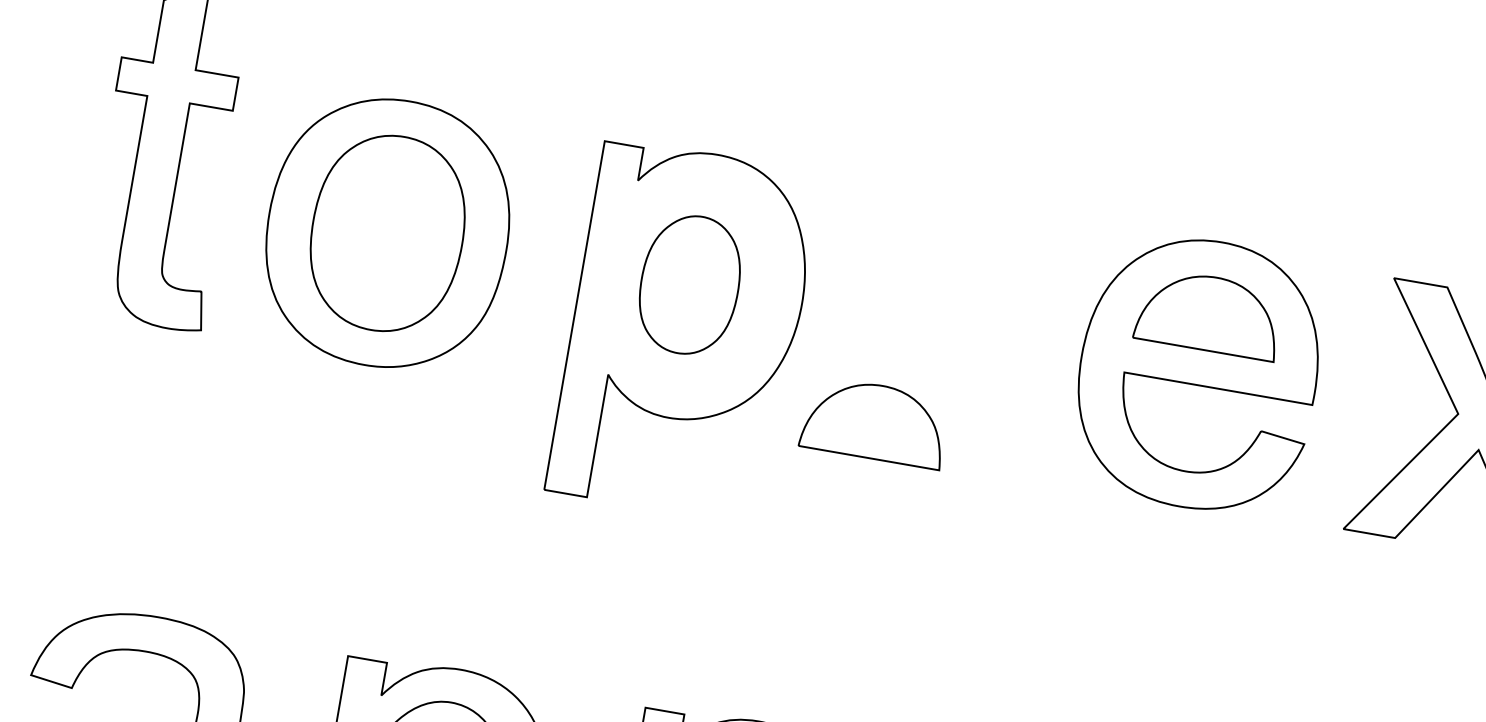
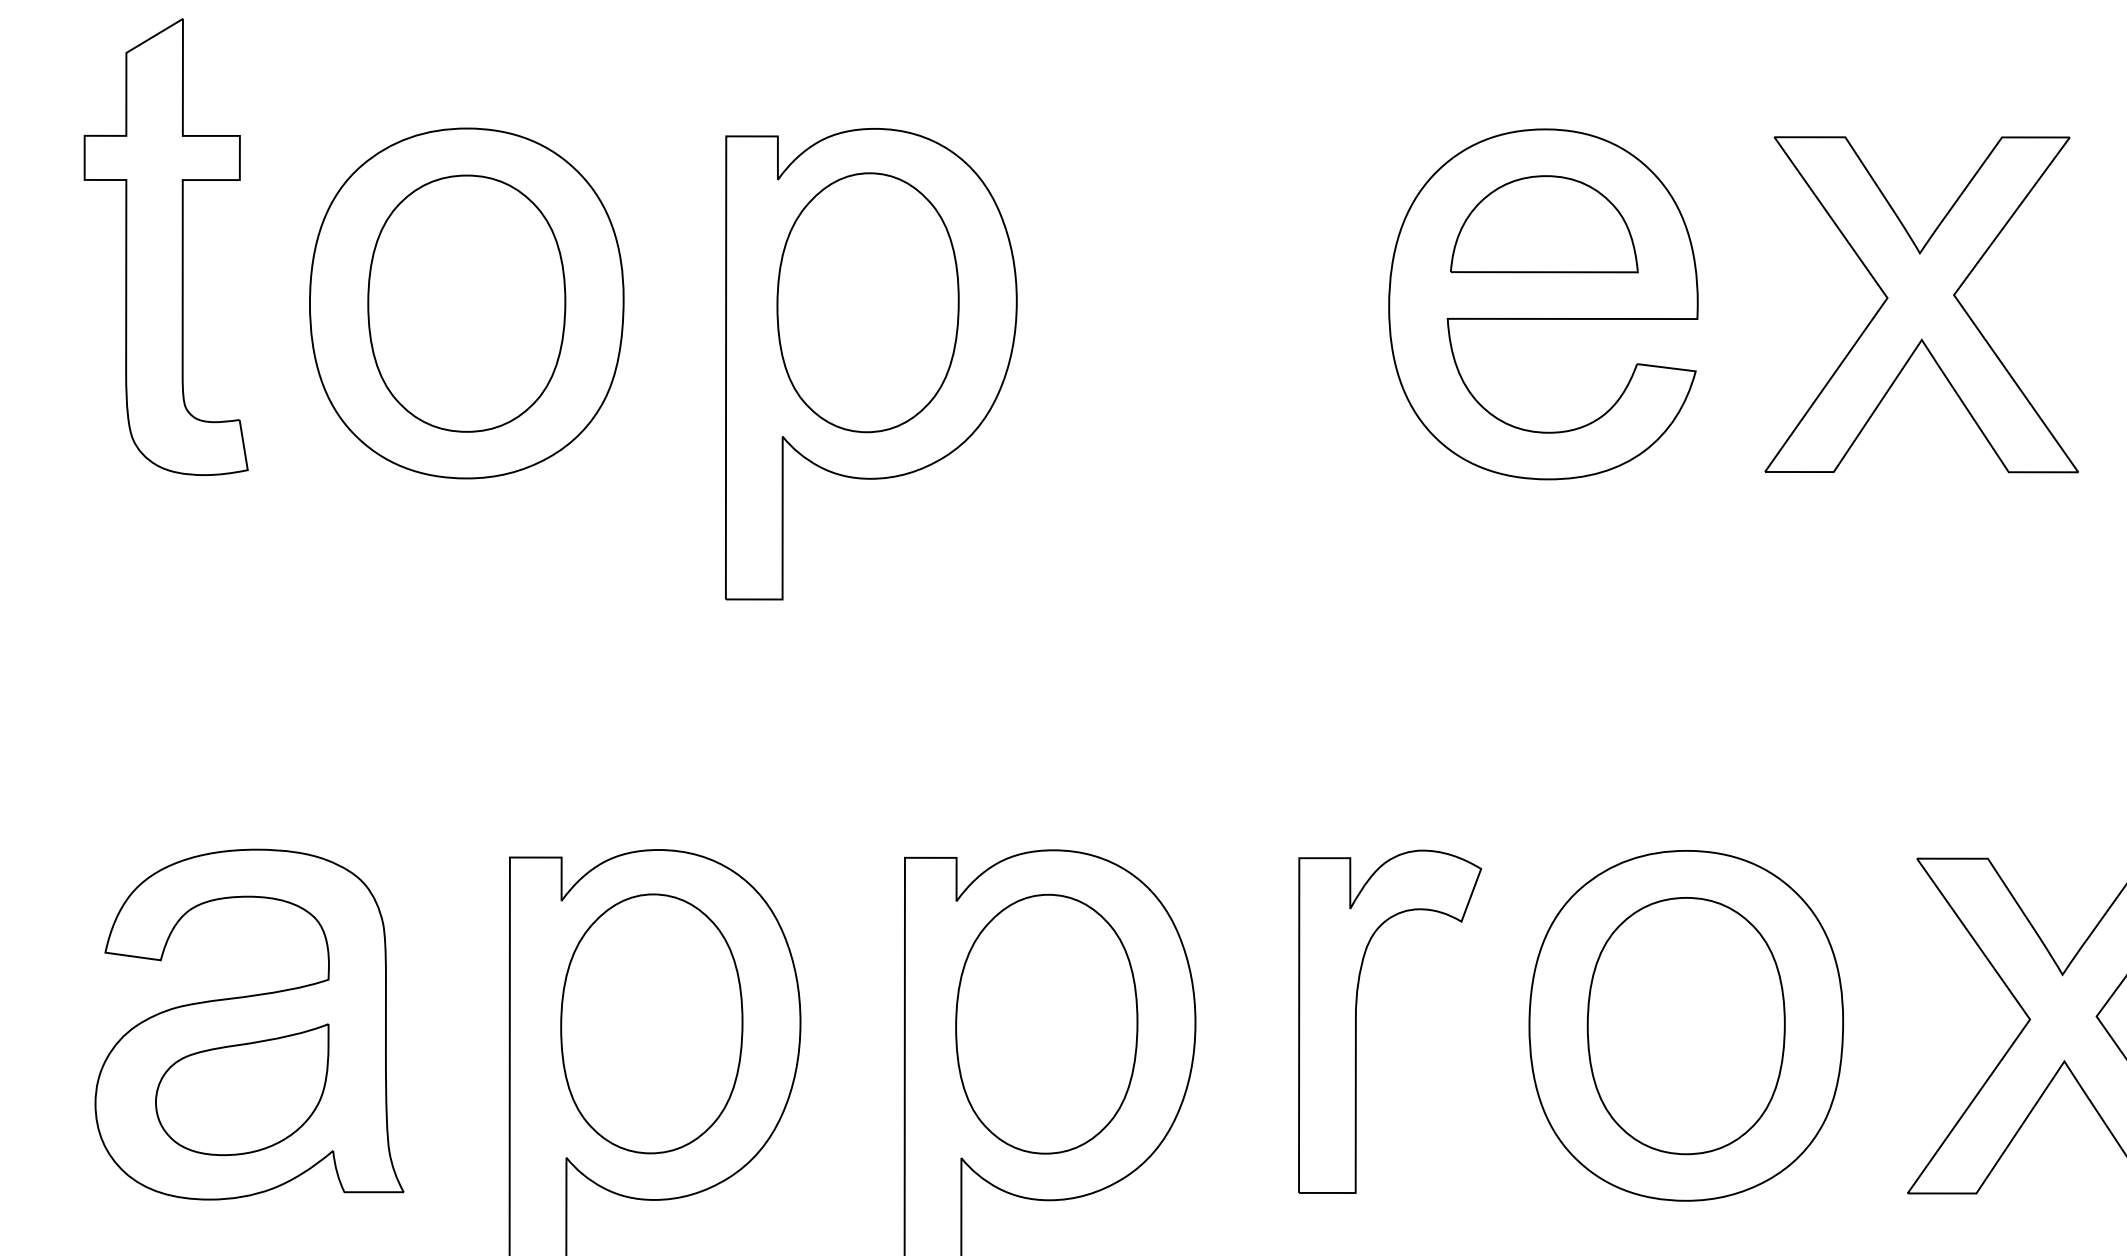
part: (689, 284) -> (867, 302), size x1.43
part: (875, 422) -> (1137, 438), removed

